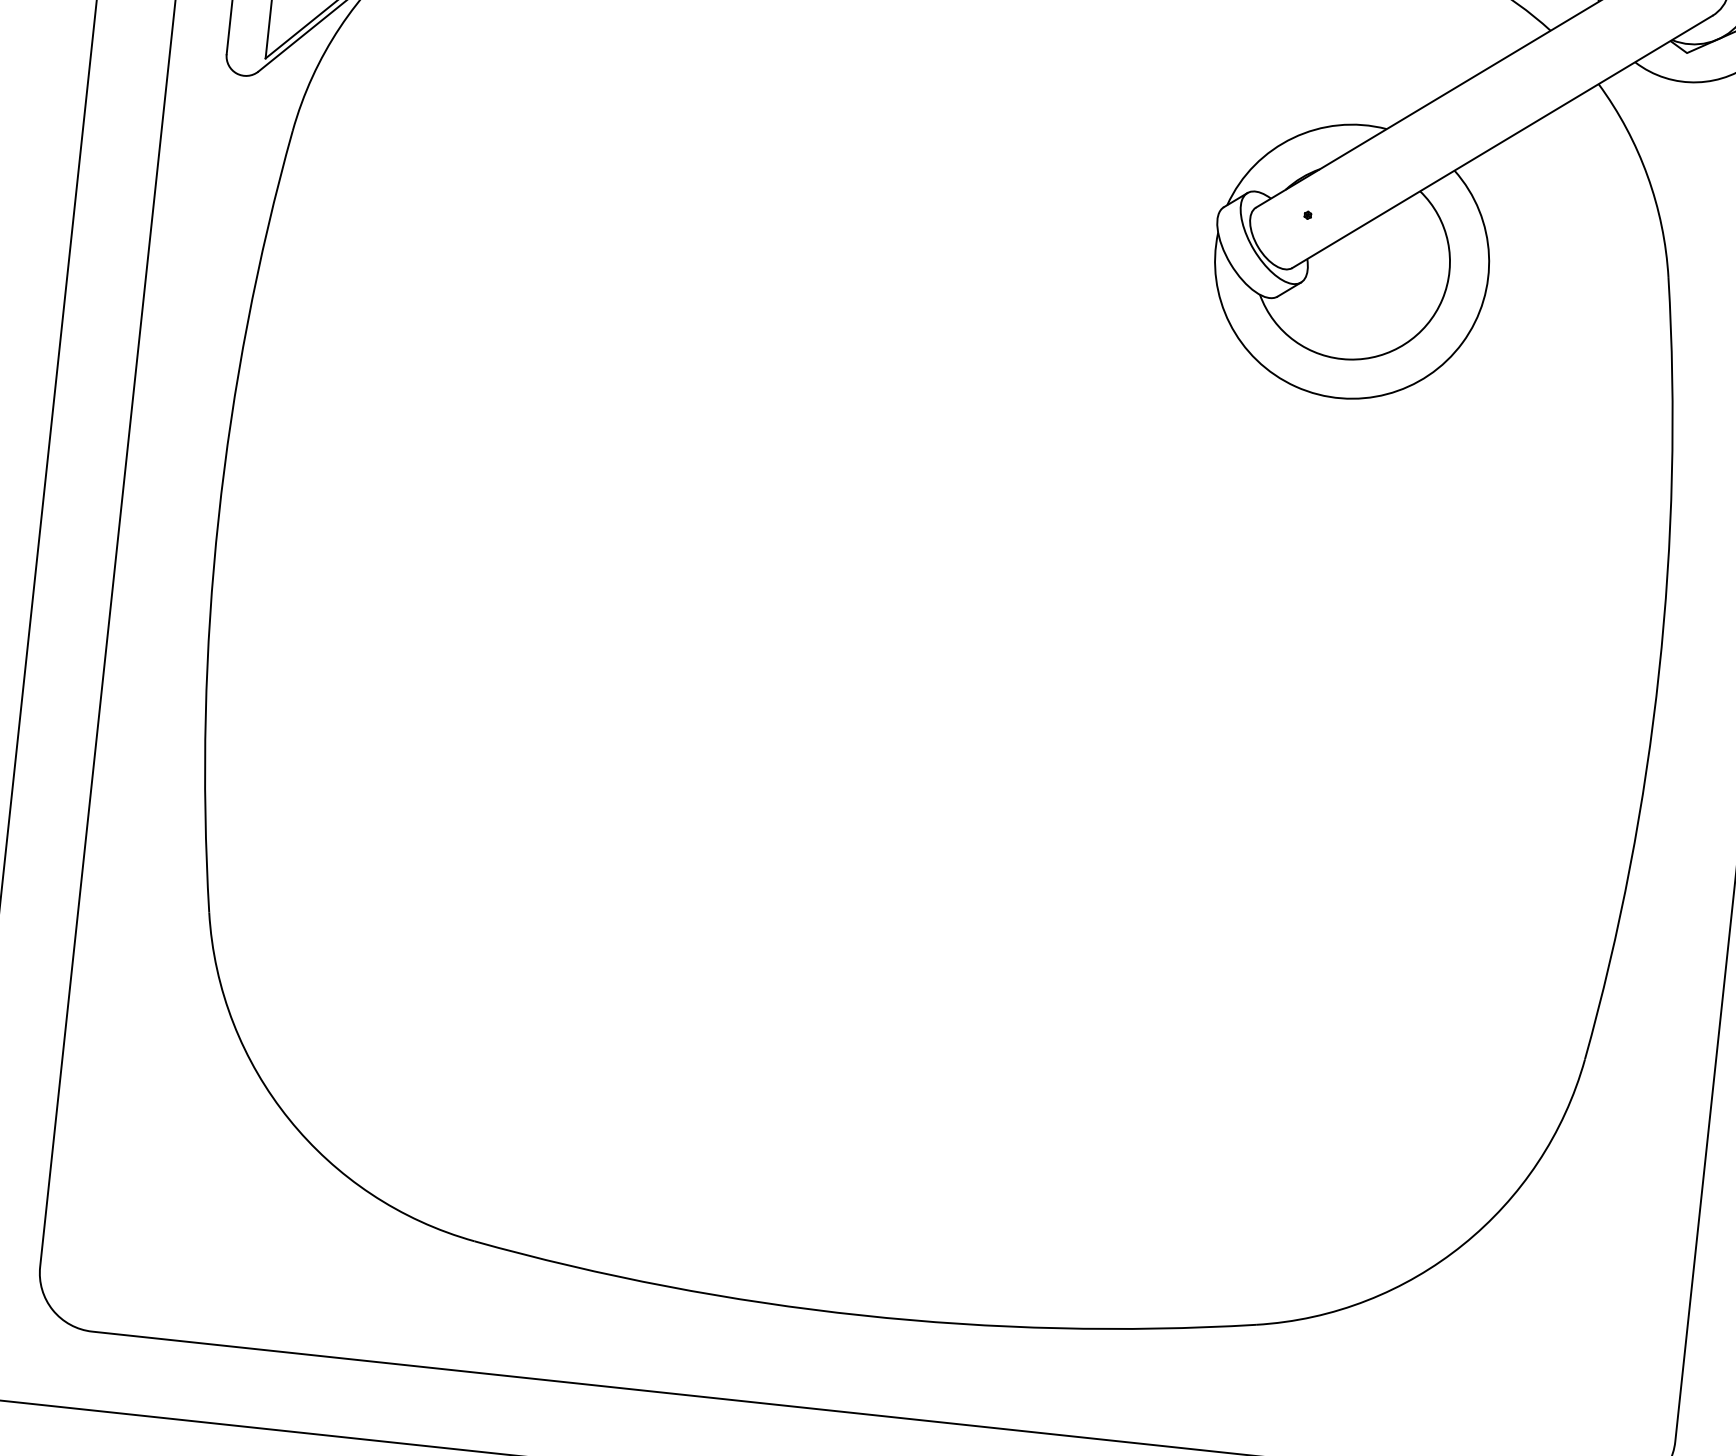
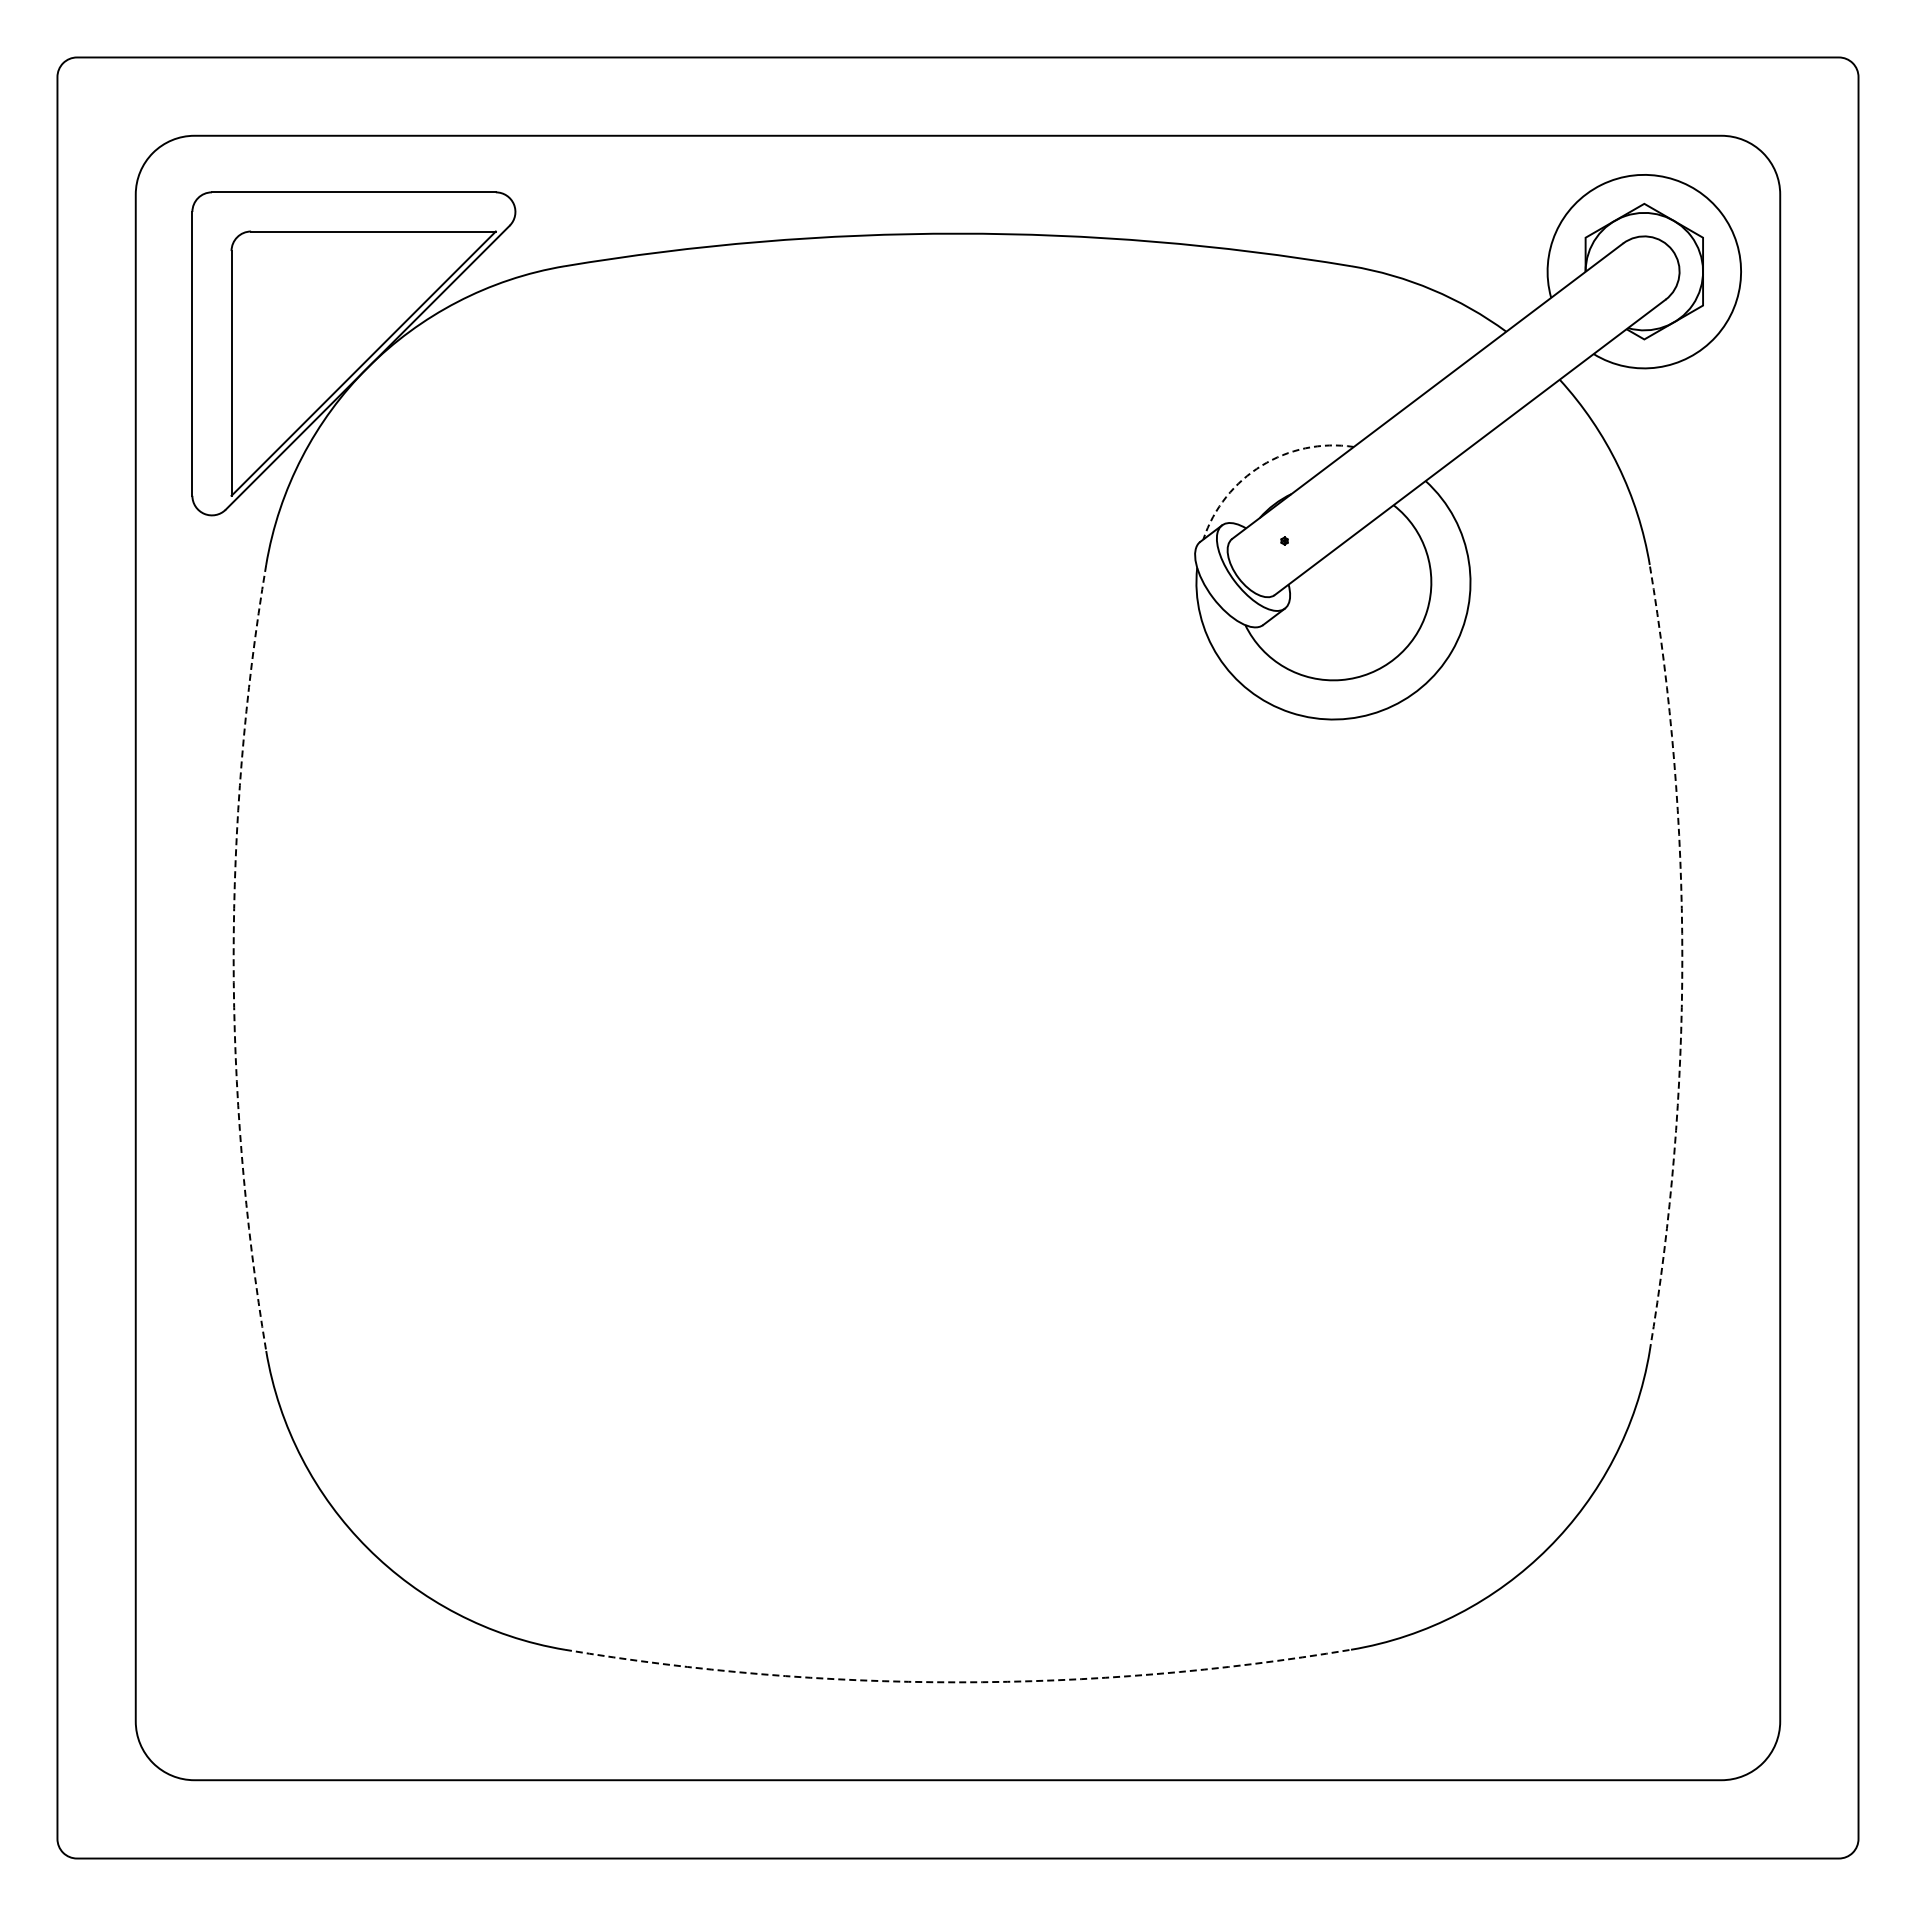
arc: (1292, 137) -> (1261, 465), solid -> dashed
arc: (218, 518) -> (233, 958), solid -> dashed
arc: (1659, 672) -> (1682, 958), solid -> dashed
arc: (861, 1315) -> (957, 1682), solid -> dashed

